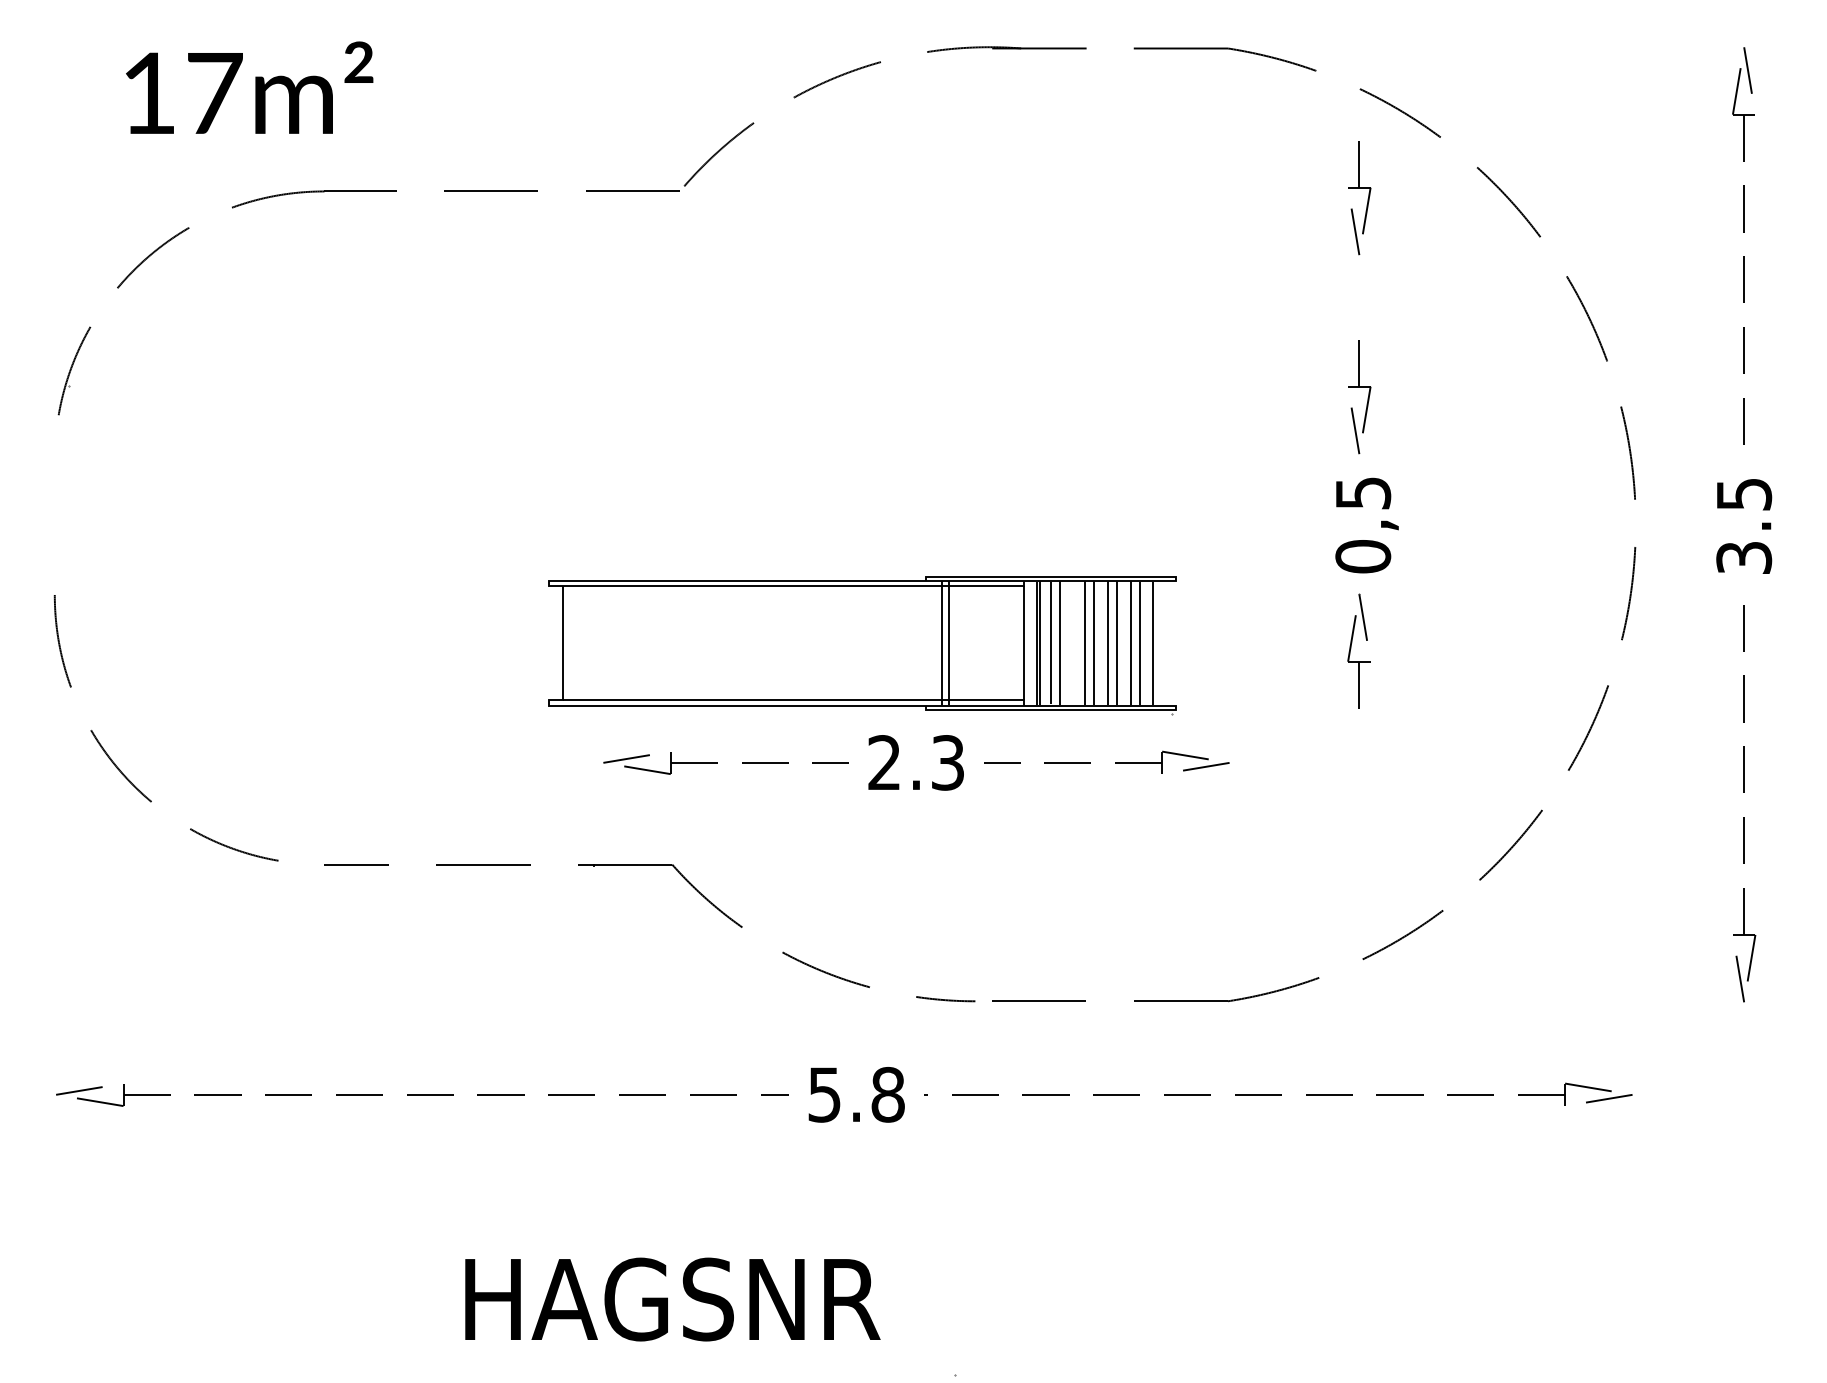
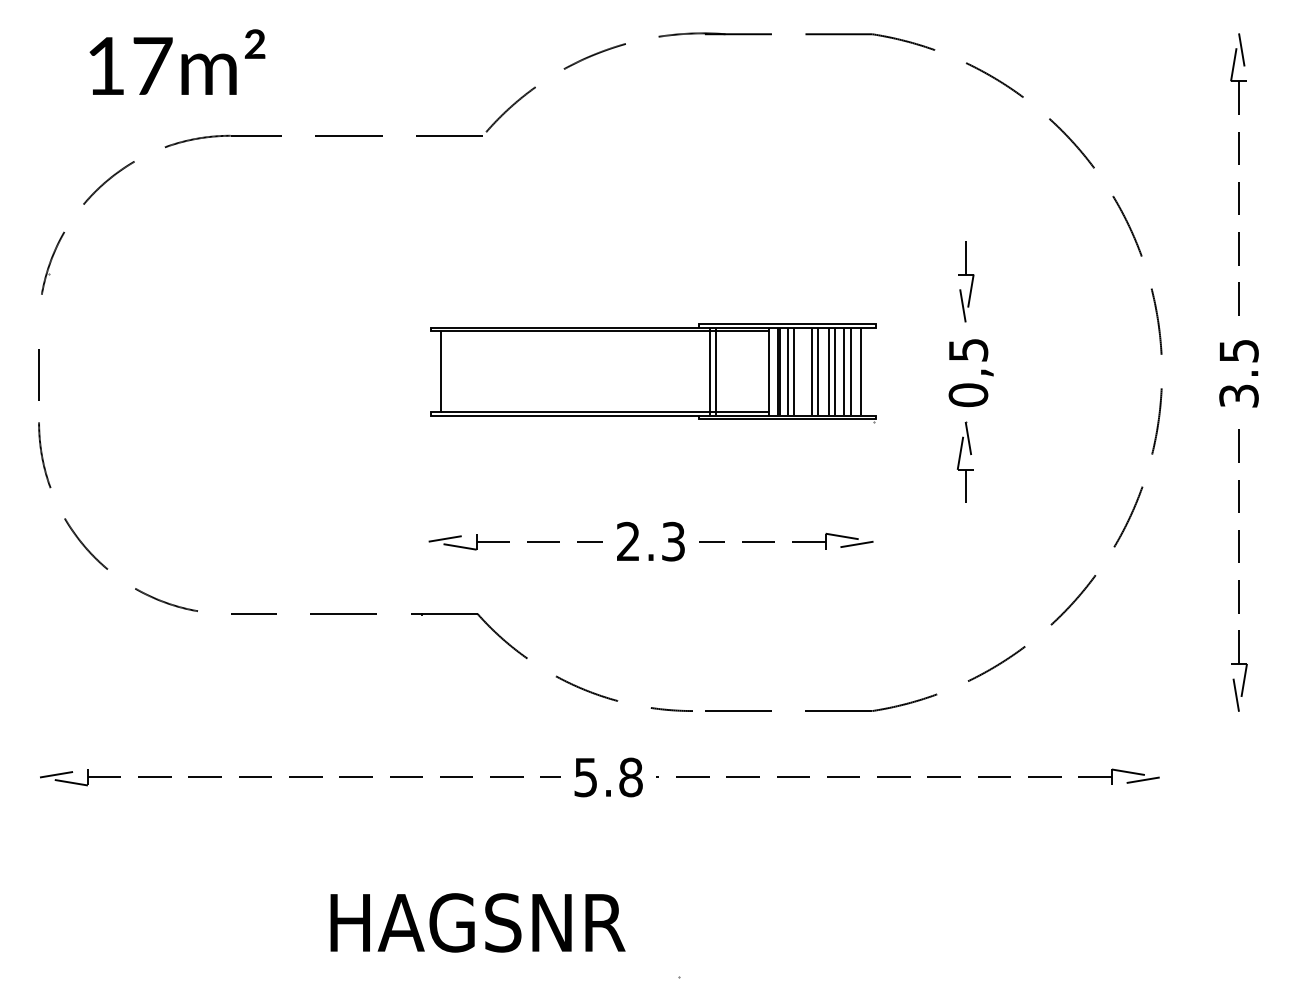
part: (1367, 198) -> (971, 140), removed
line: (54, 528) -> (38, 375), added
part: (862, 645) -> (653, 373), moved

